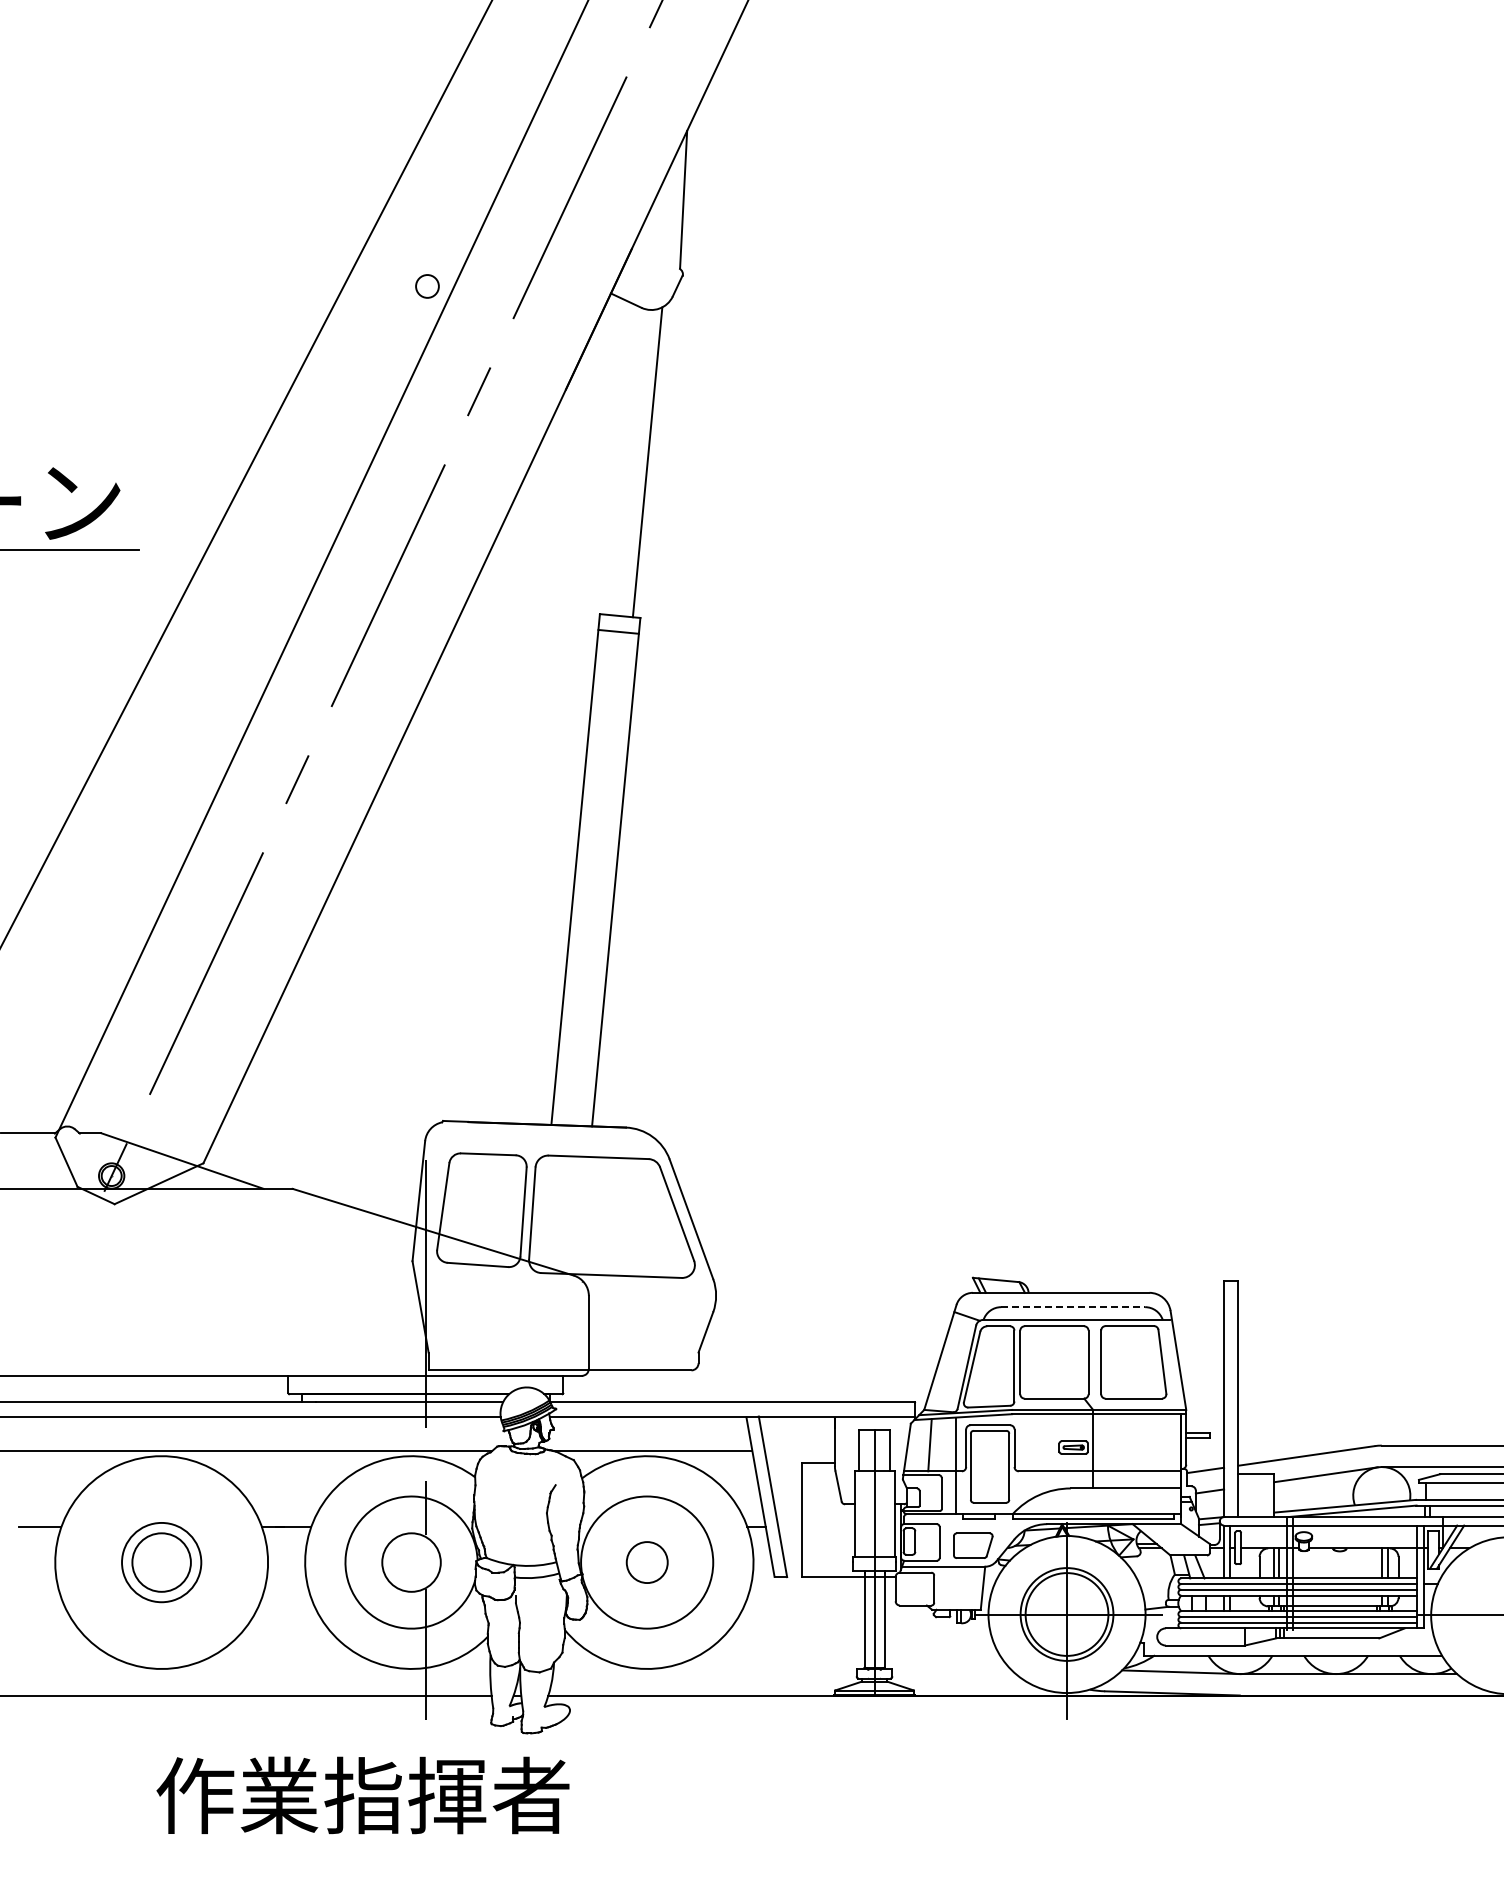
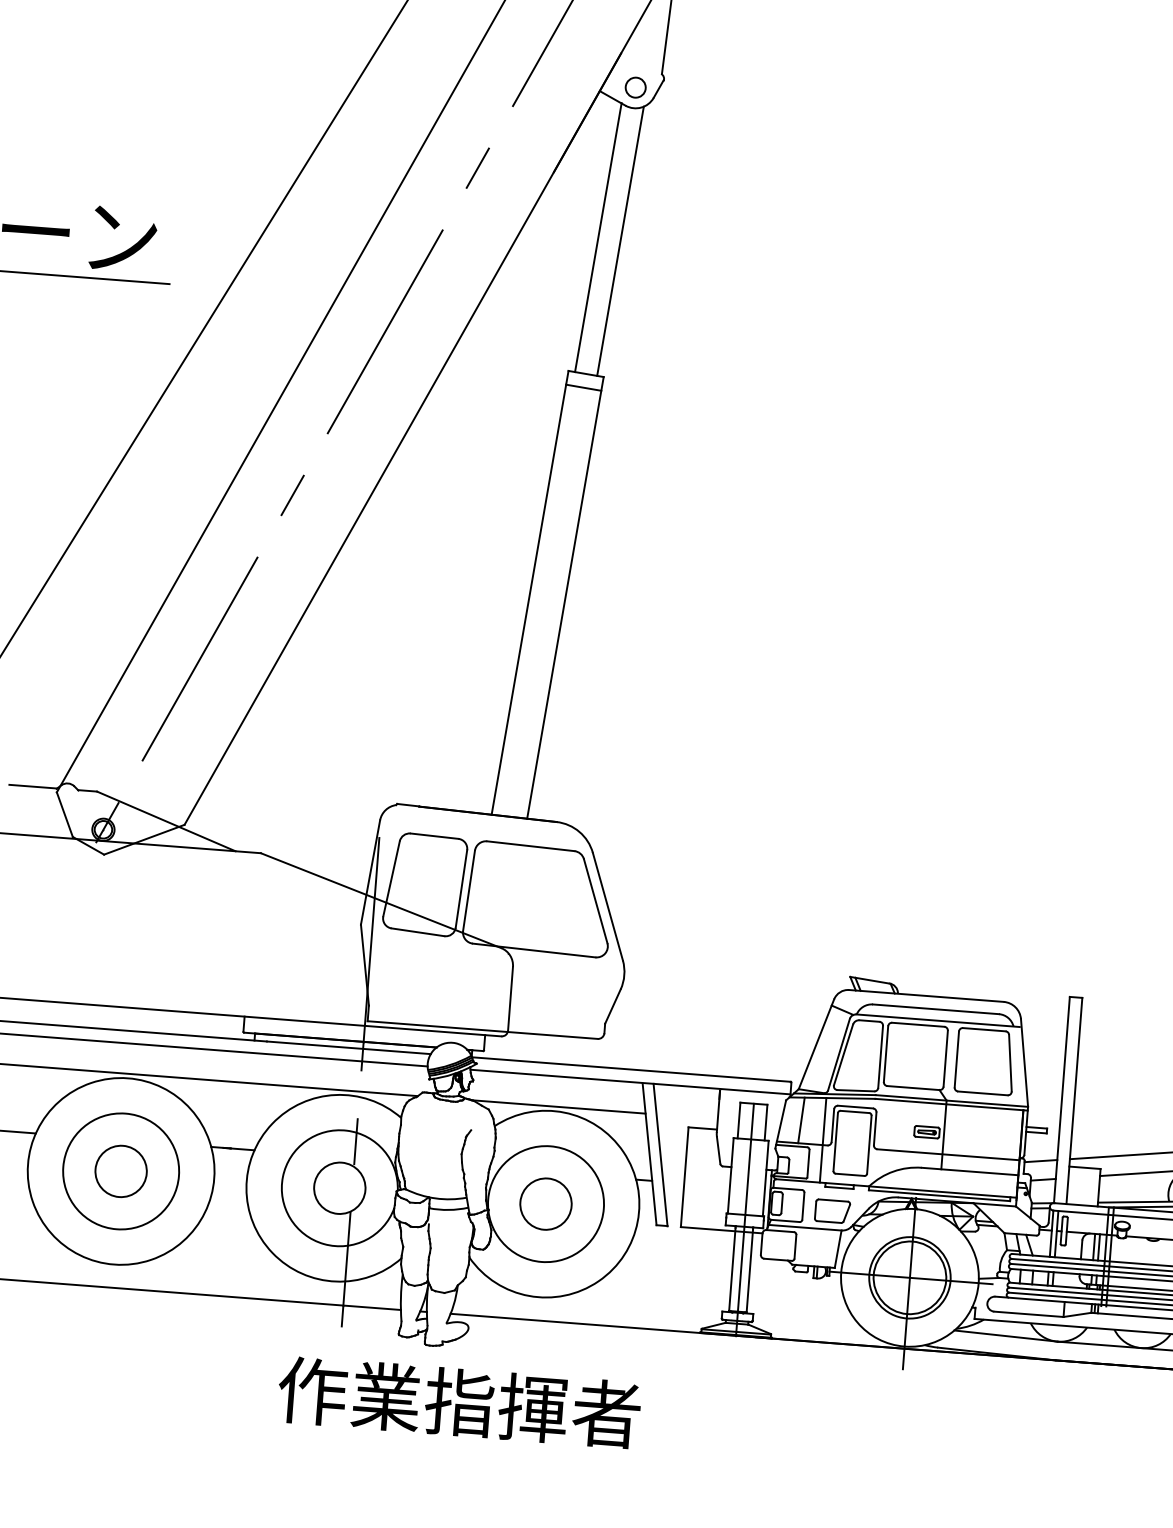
circle: (427, 286) -> (635, 87), moved
line: (621, 459) -> (597, 237), added
line: (1073, 1307) -> (936, 1009), dashed -> solid
circle: (161, 1562) -> (121, 1171), size x1.67
circle: (647, 1562) -> (546, 1204), size x1.43
text: (362, 1795) -> (458, 1402), moved

